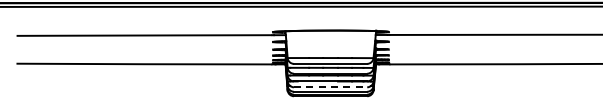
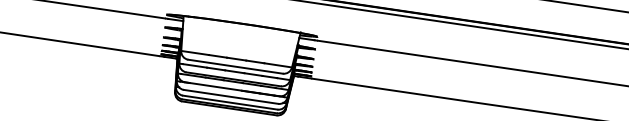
line: (330, 87) -> (230, 97), dashed -> solid

